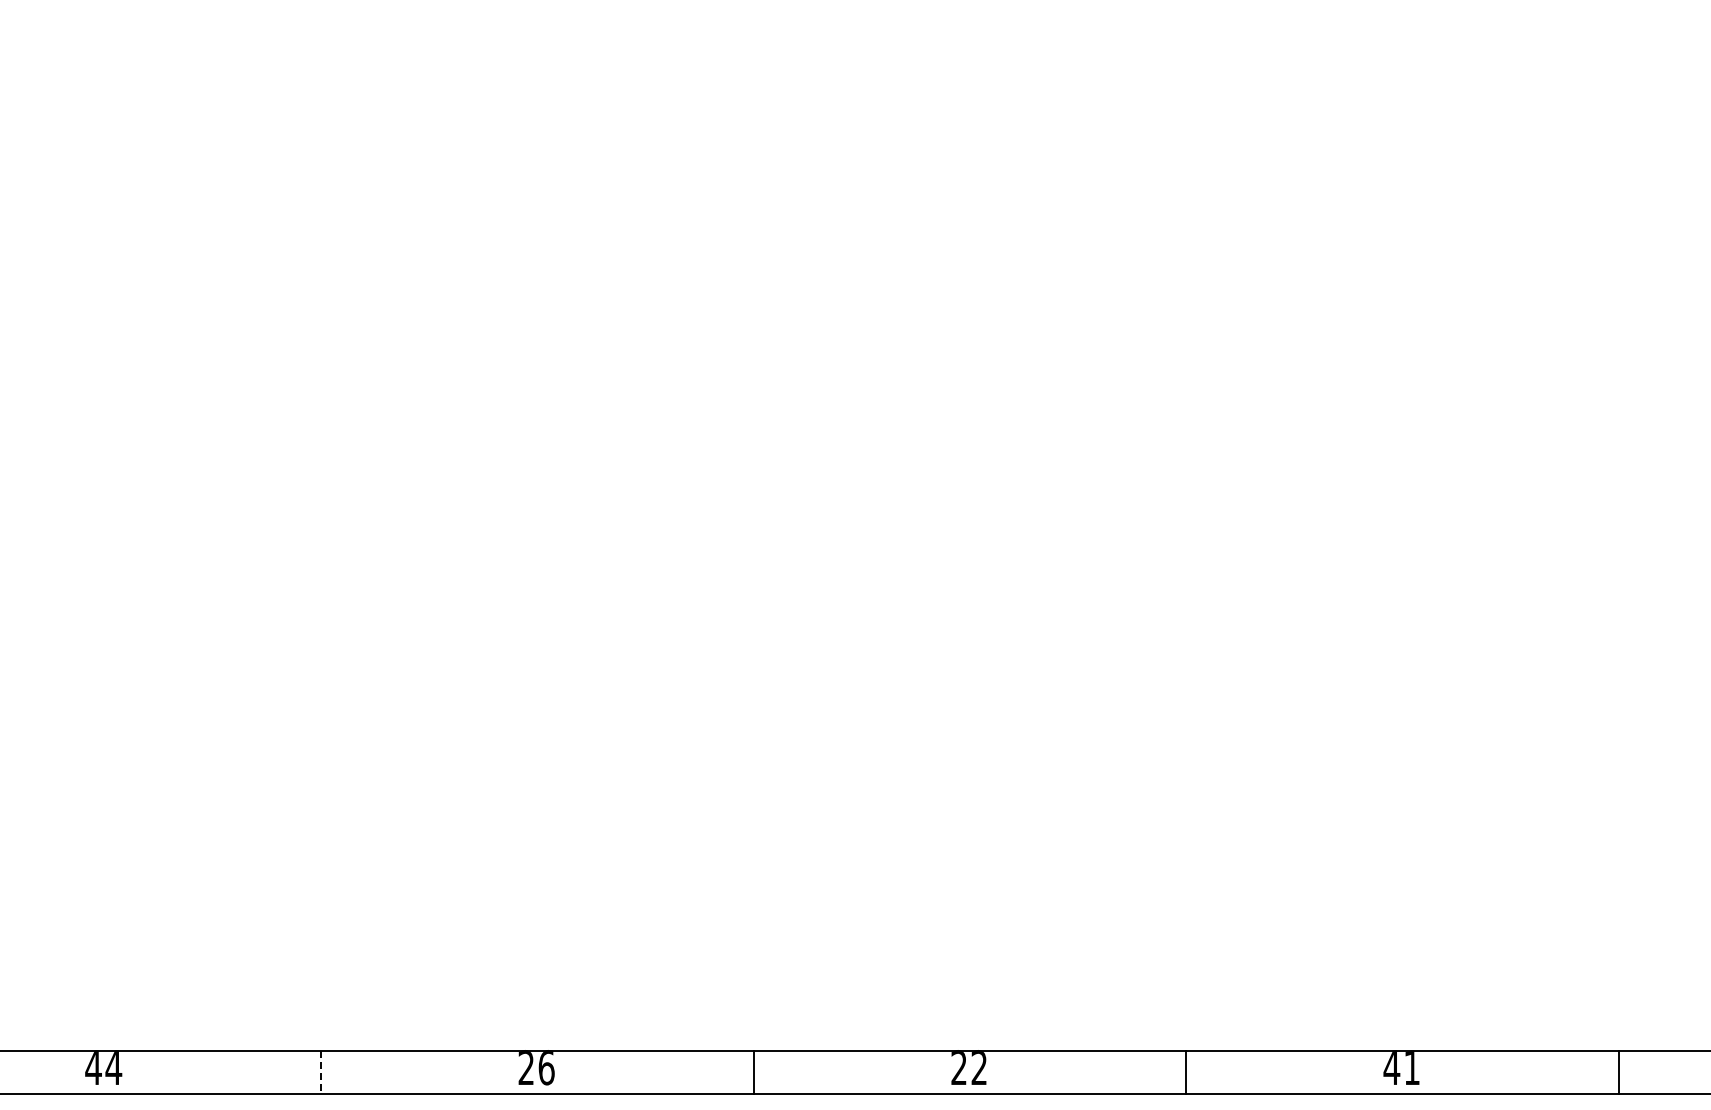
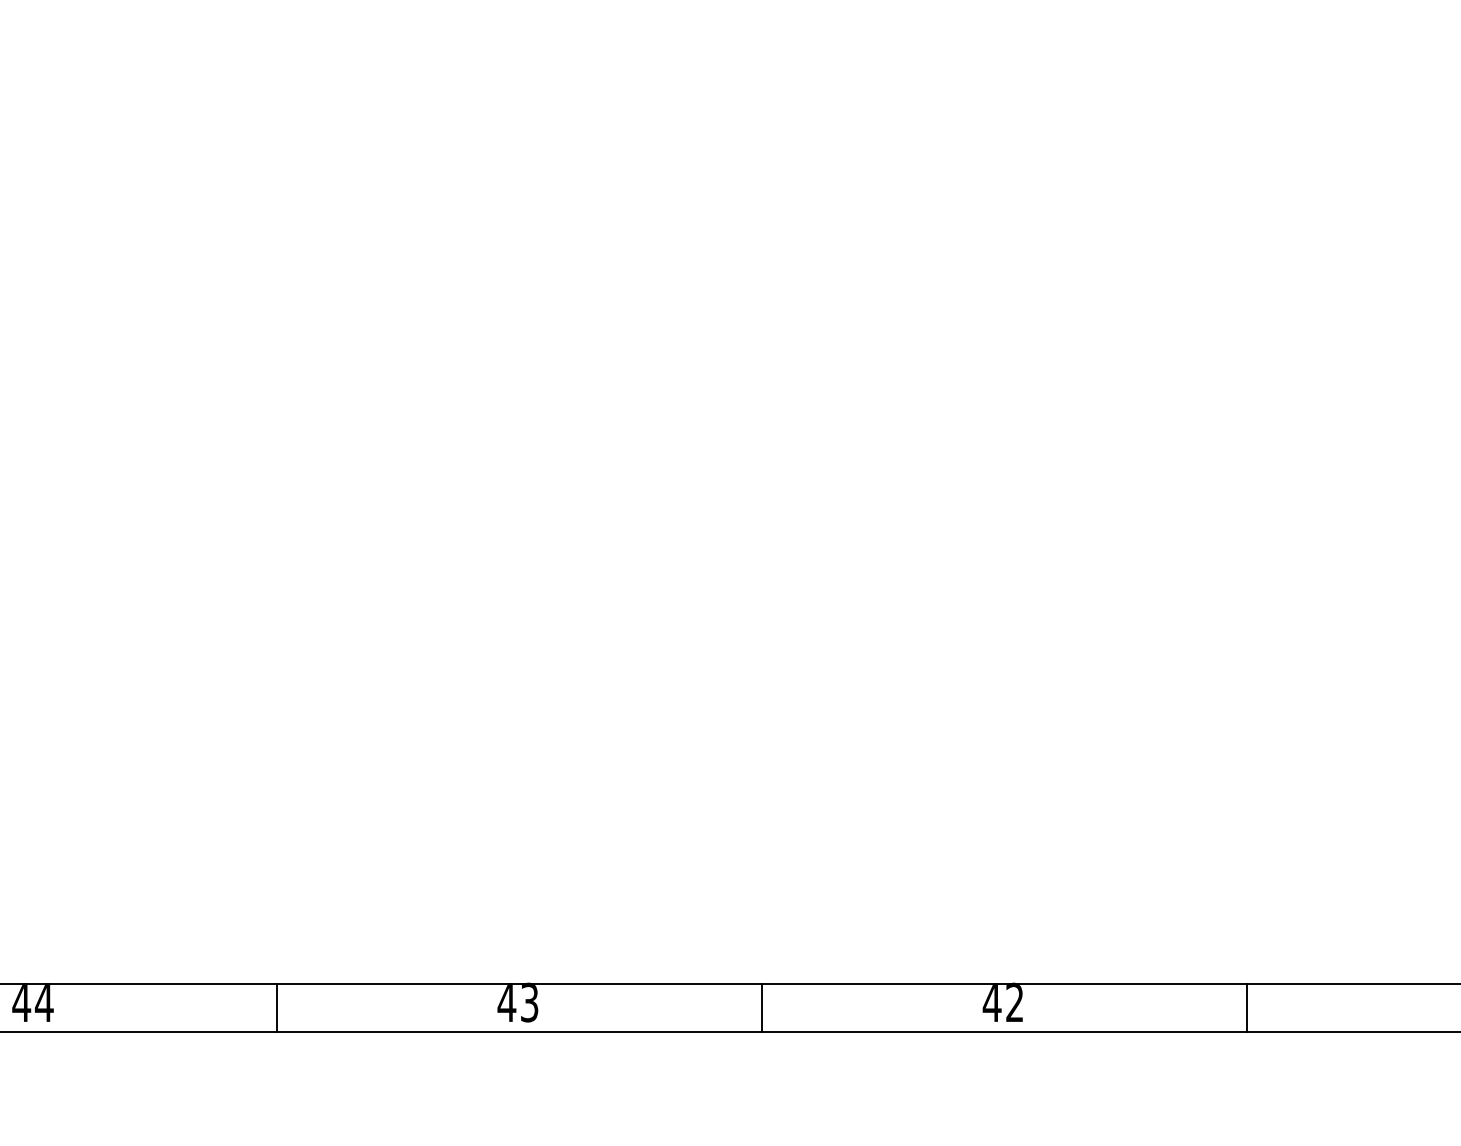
text: (536, 1068) -> (518, 1003), 26 -> 43
text: (958, 1068) -> (991, 1003), 22 -> 42
line: (320, 1072) -> (276, 1007), dashed -> solid

